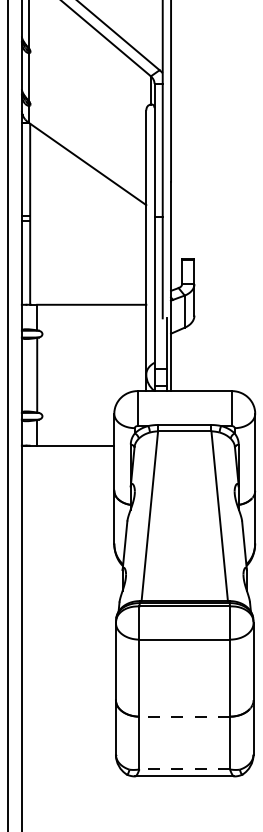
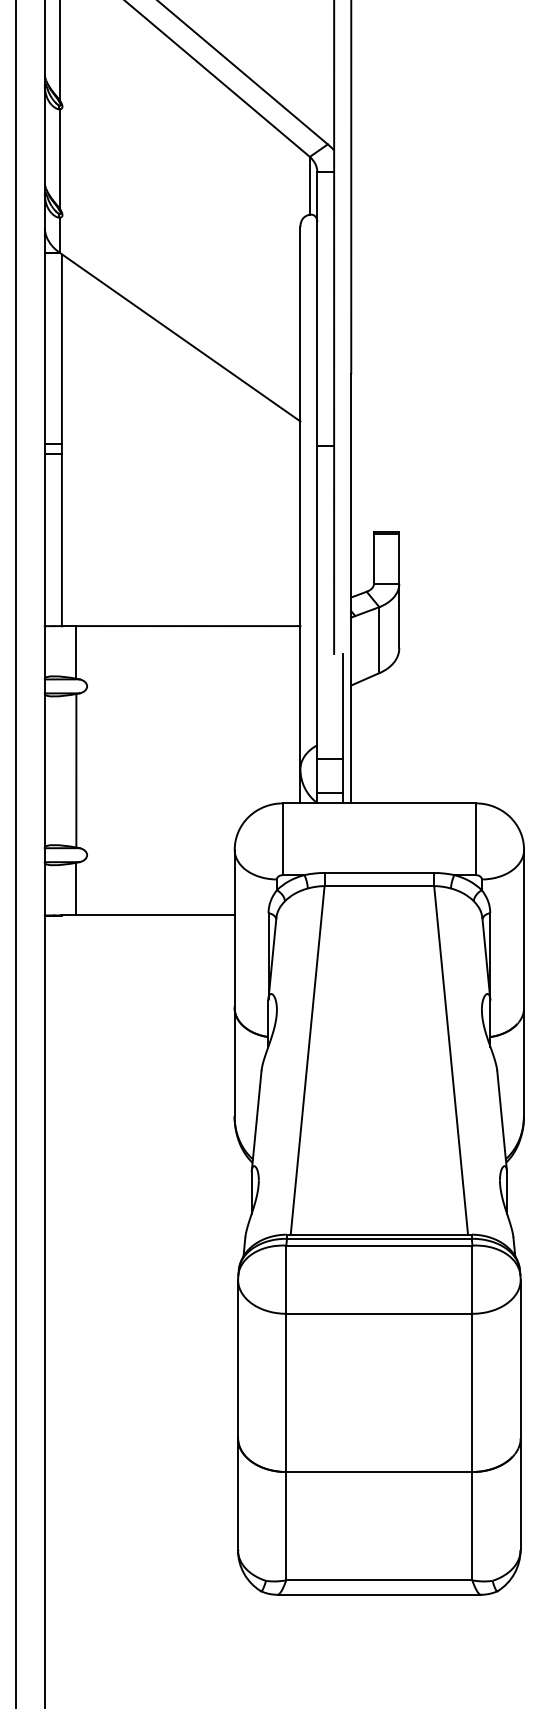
line: (184, 716) -> (378, 1471), dashed -> solid
line: (184, 769) -> (378, 1580), dashed -> solid

